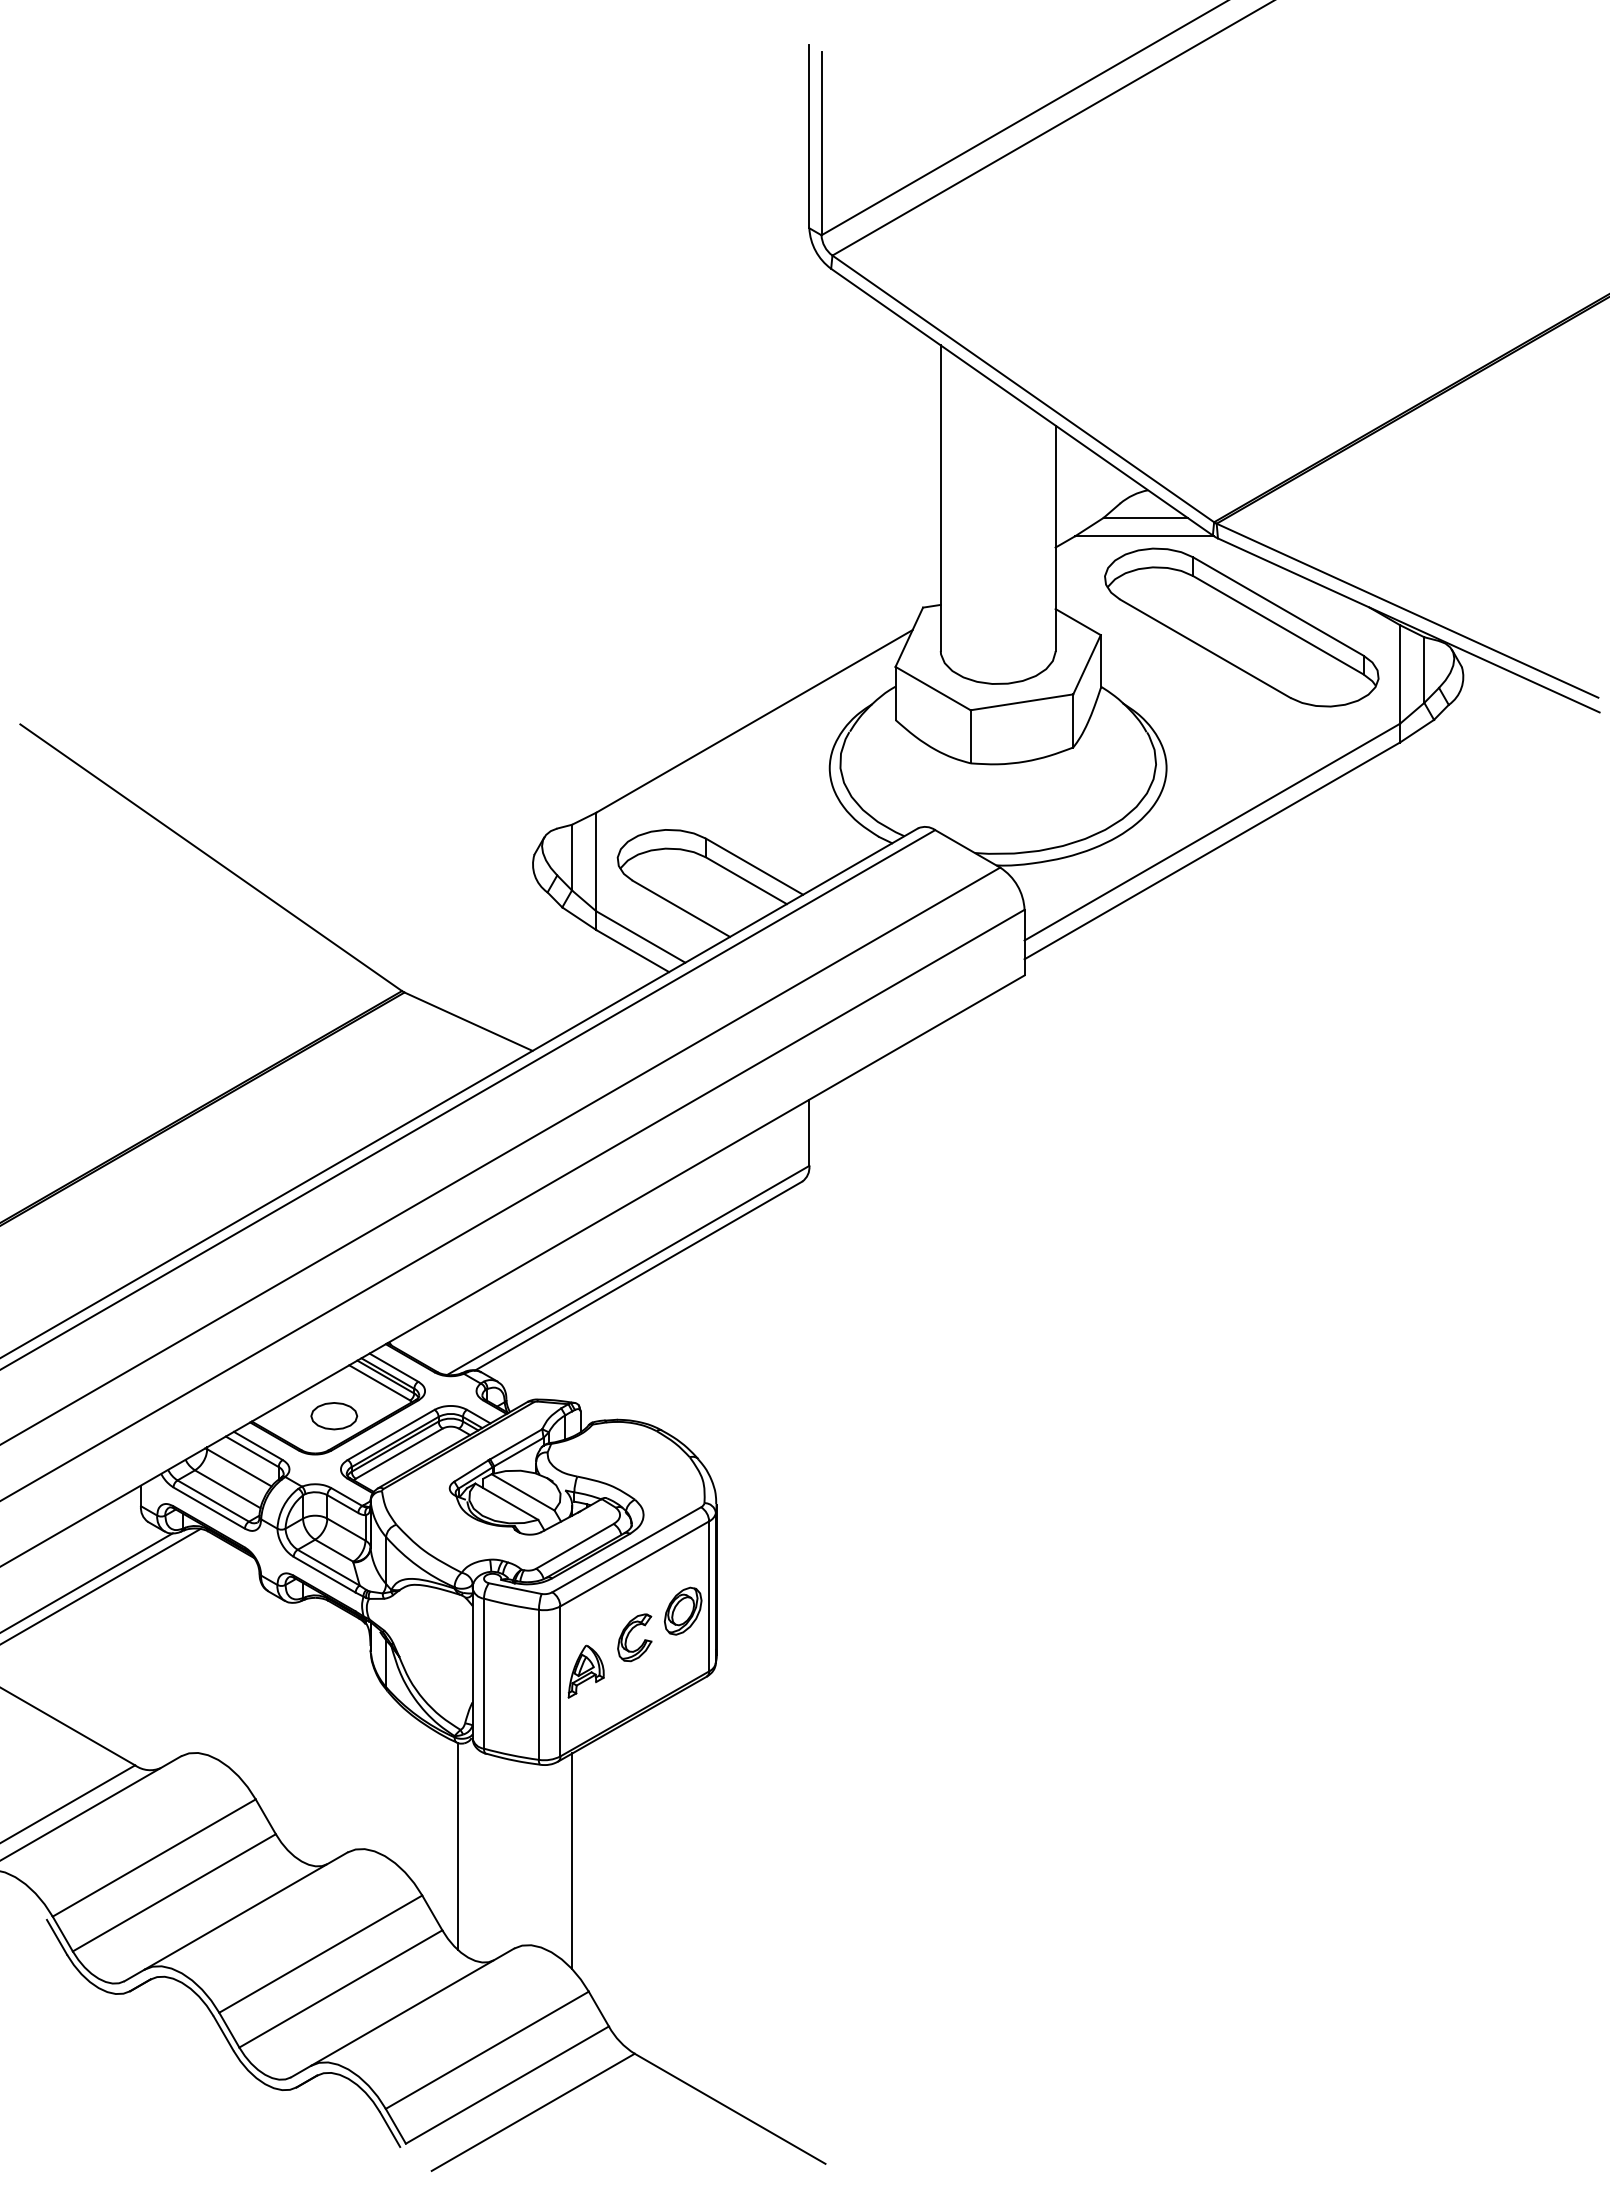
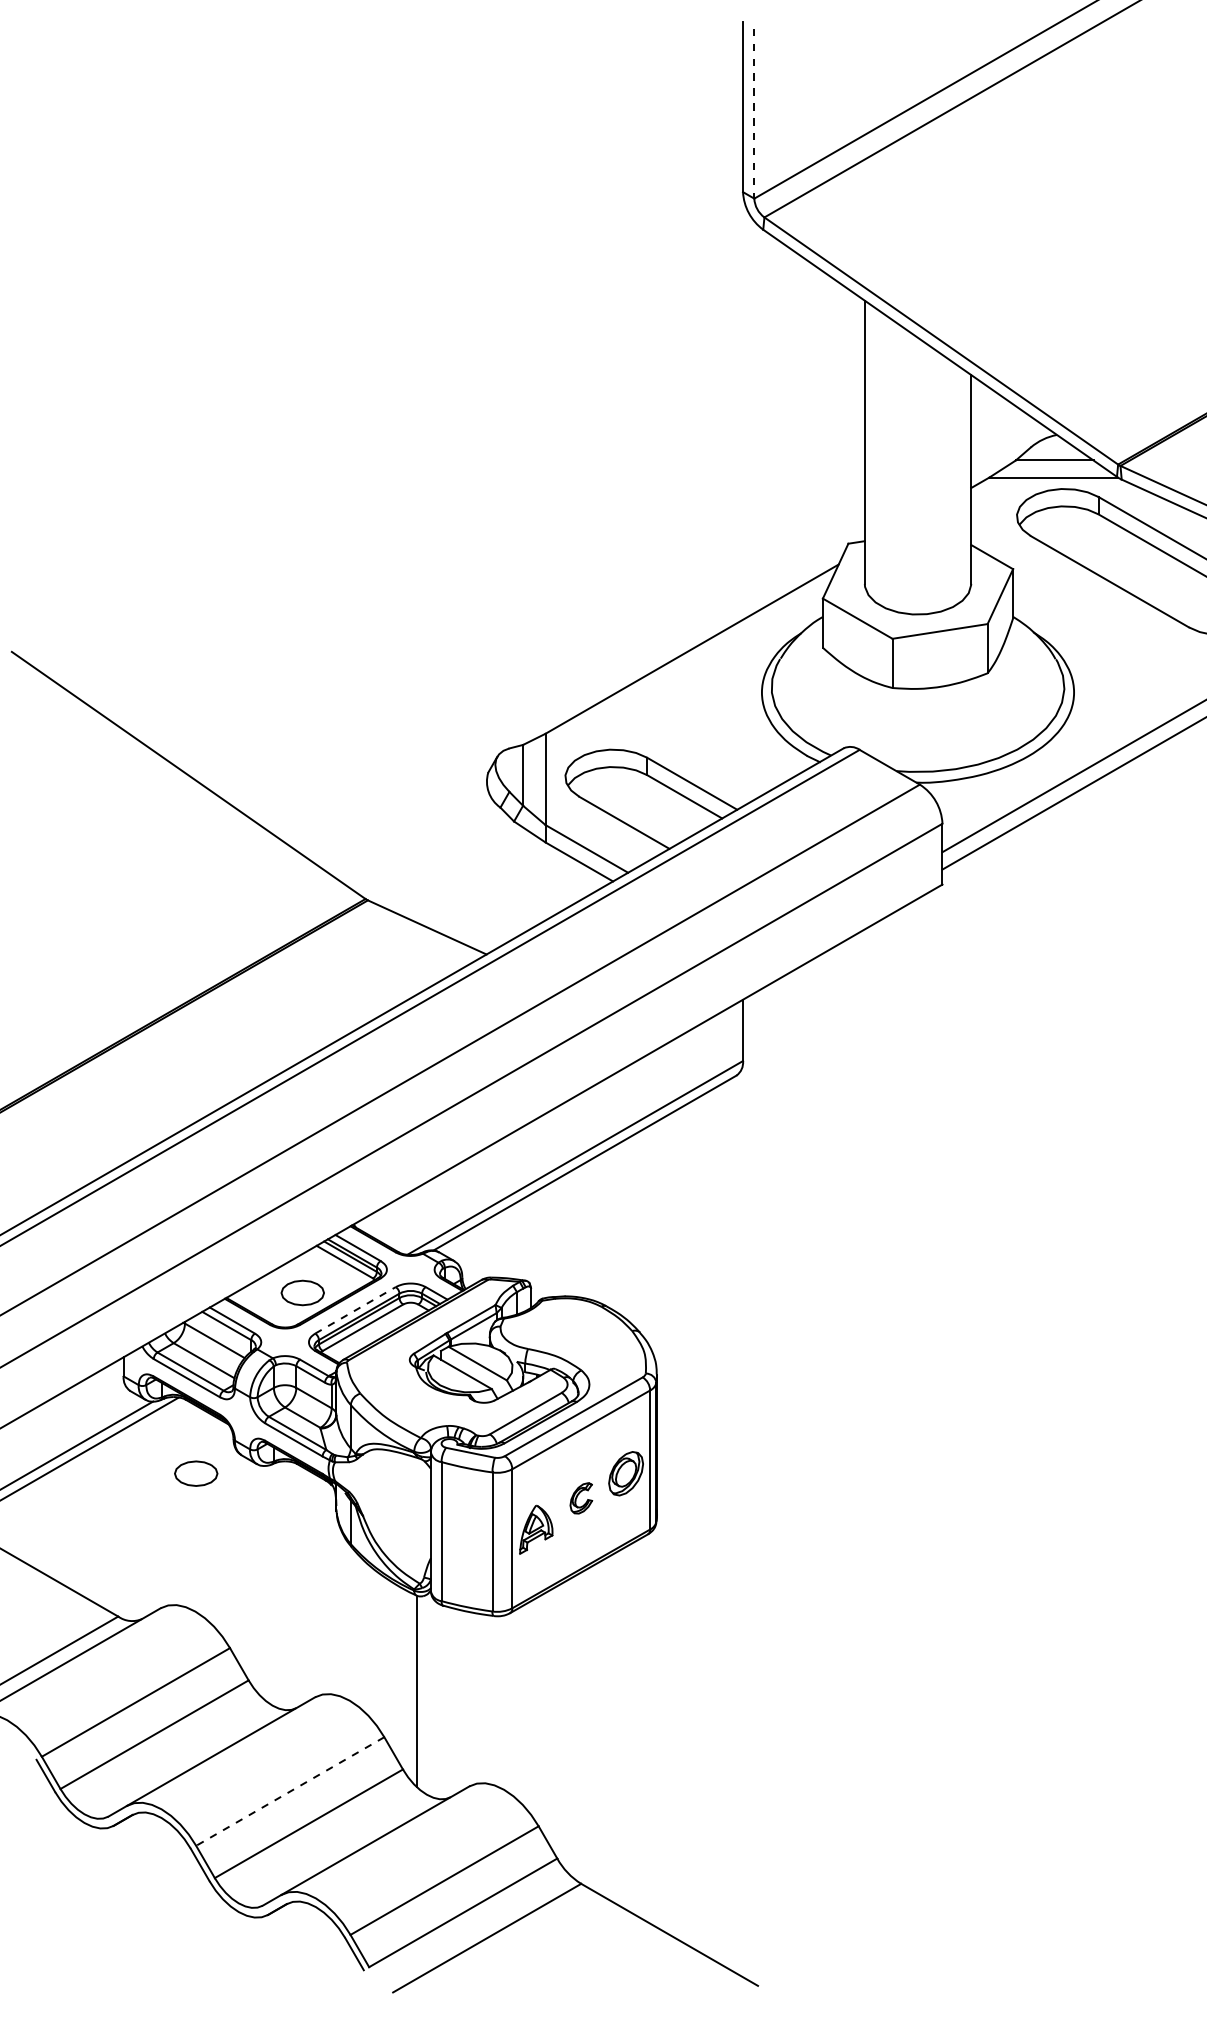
line: (821, 143) -> (754, 113), solid -> dashed
line: (391, 1434) -> (355, 1309), solid -> dashed
part: (219, 1611) -> (196, 1473), added
part: (634, 1637) -> (580, 1498), size x0.7
line: (572, 1861) -> (523, 1705), removed
line: (320, 1954) -> (290, 1791), solid -> dashed

